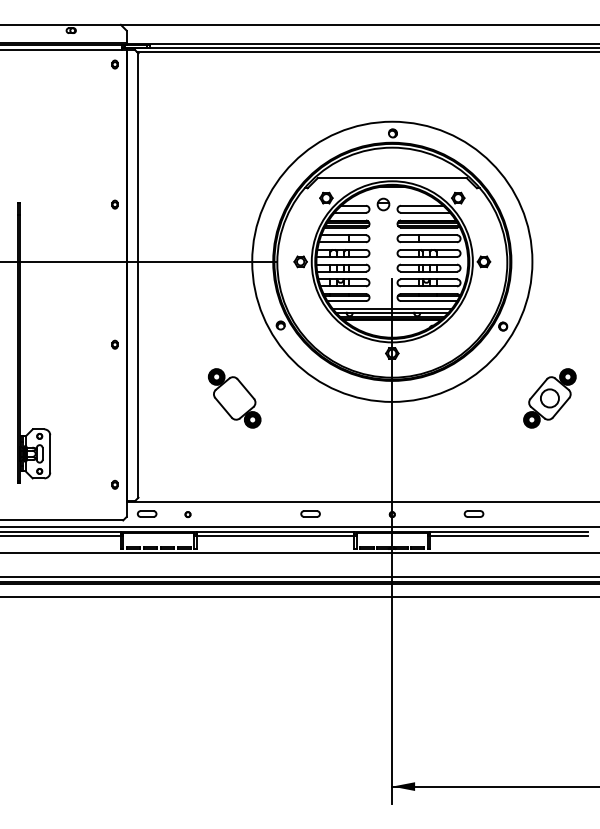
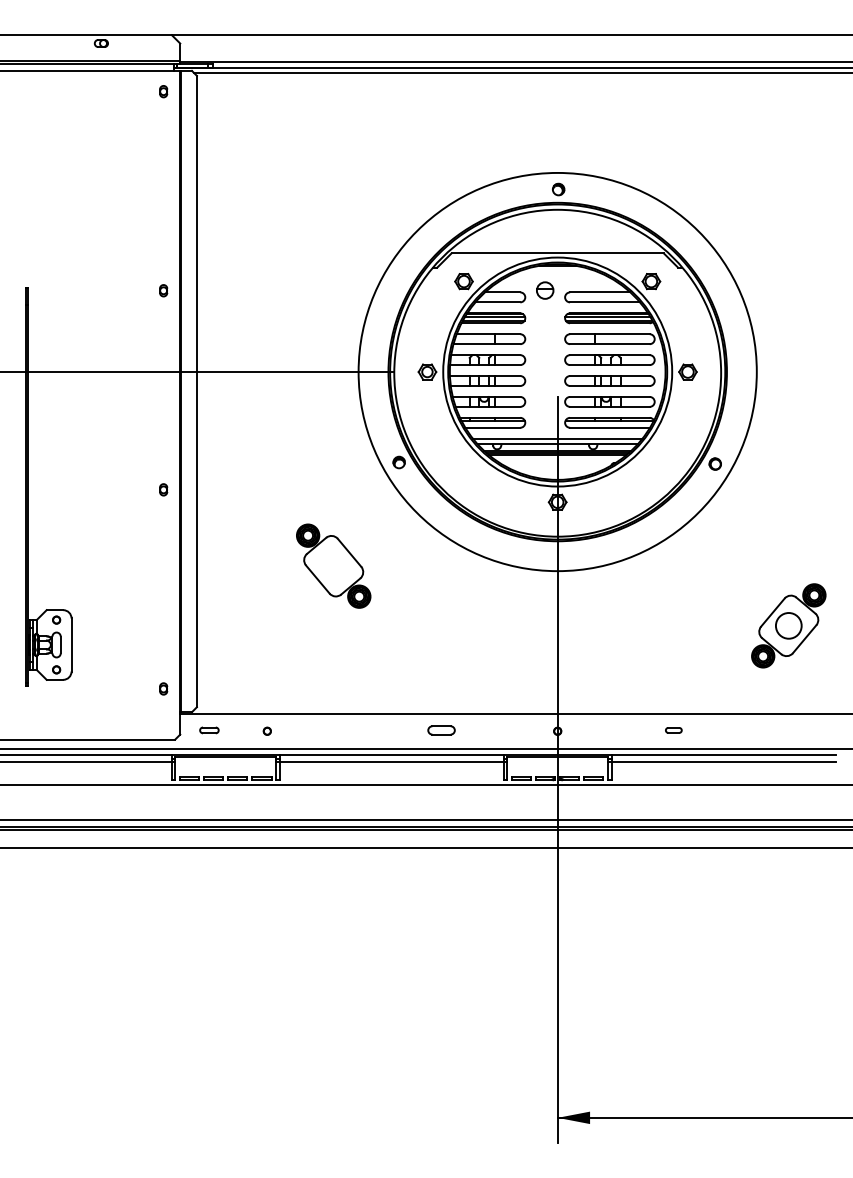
part: (549, 398) -> (788, 625), moved
part: (147, 513) -> (209, 729), size x0.7
part: (473, 513) -> (673, 729), size x0.6

